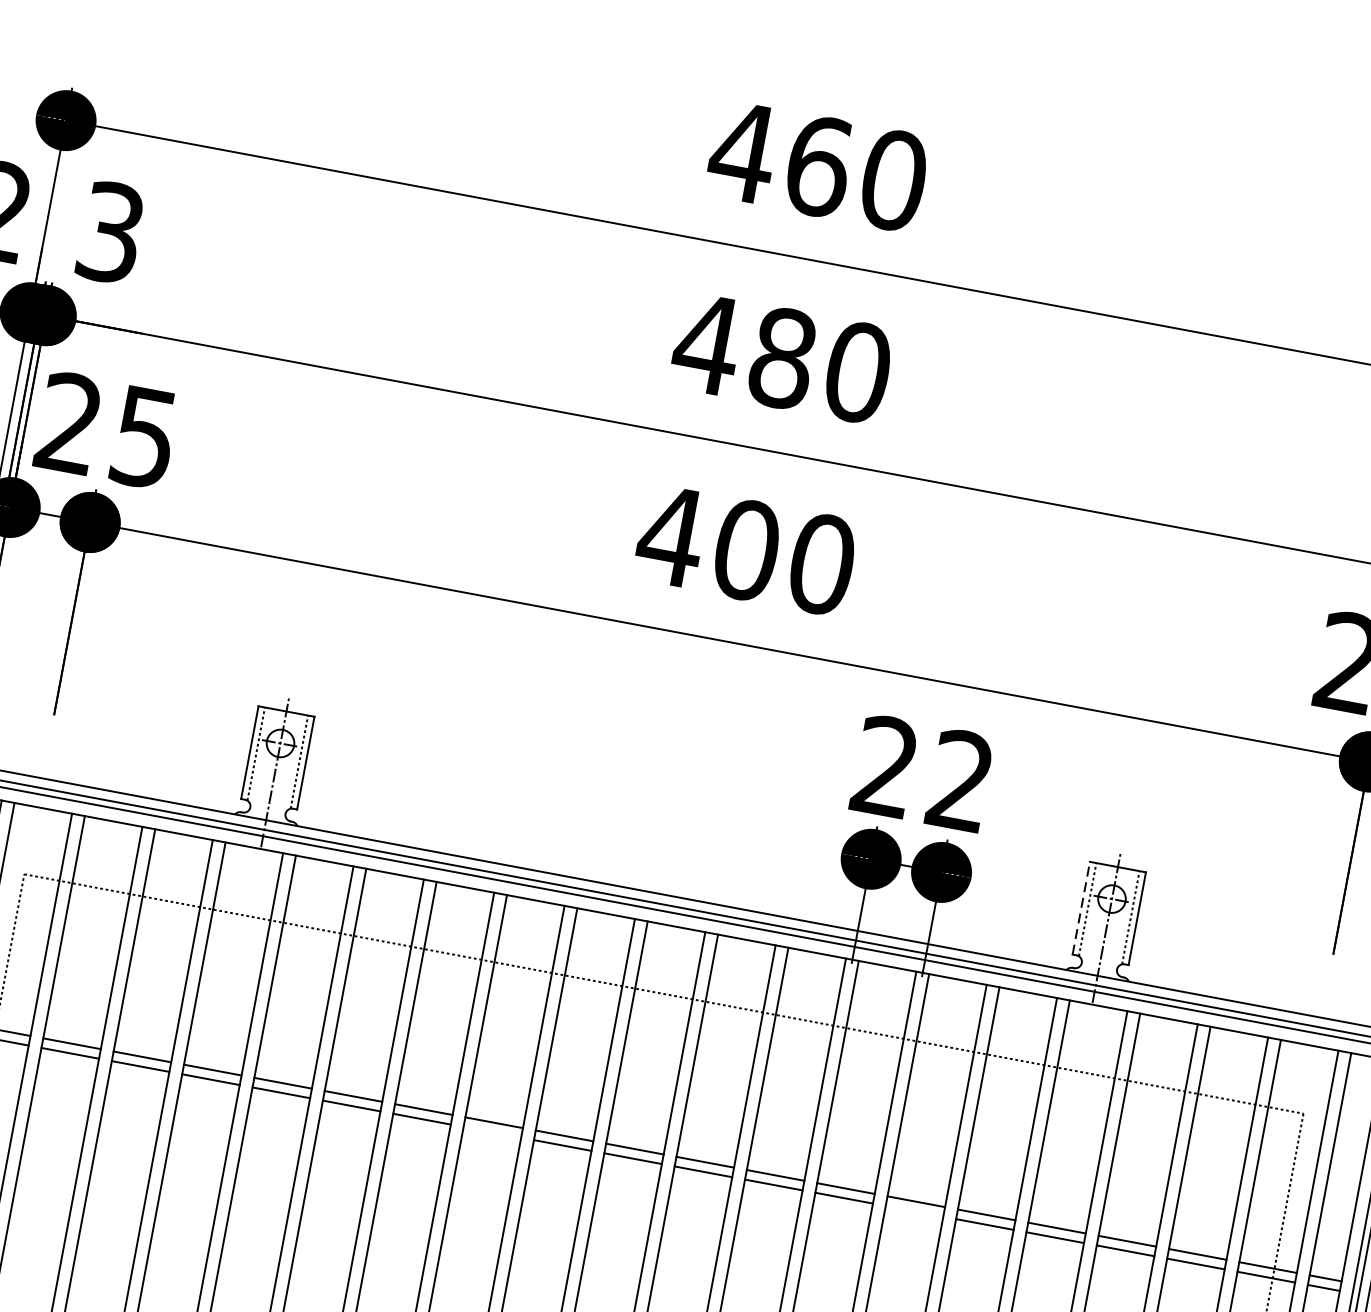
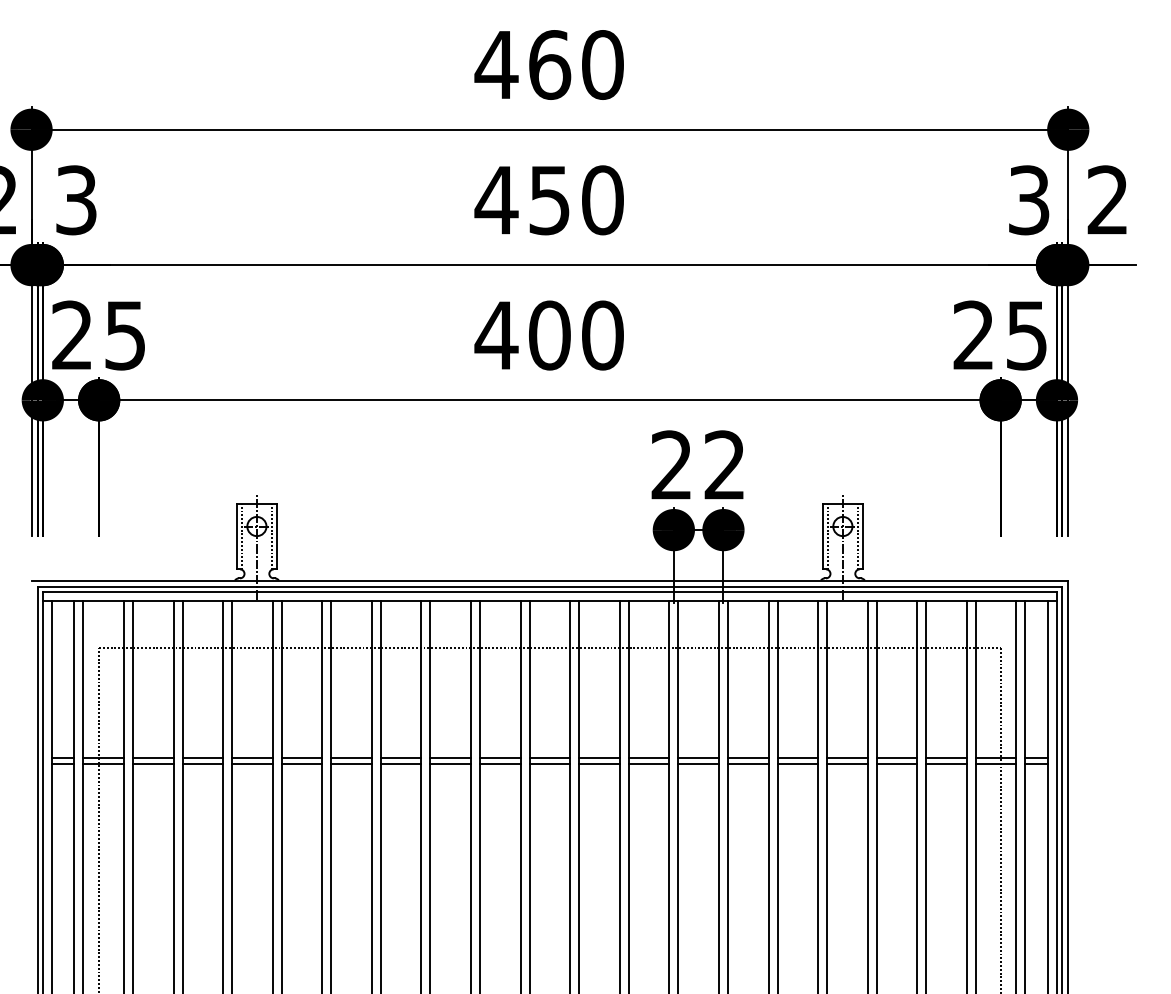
text: (782, 358) -> (549, 200), 480 -> 450
line: (1081, 908) -> (823, 536), dashed -> solid
line: (492, 1132) -> (450, 764), added
line: (913, 1211) -> (747, 764), added

